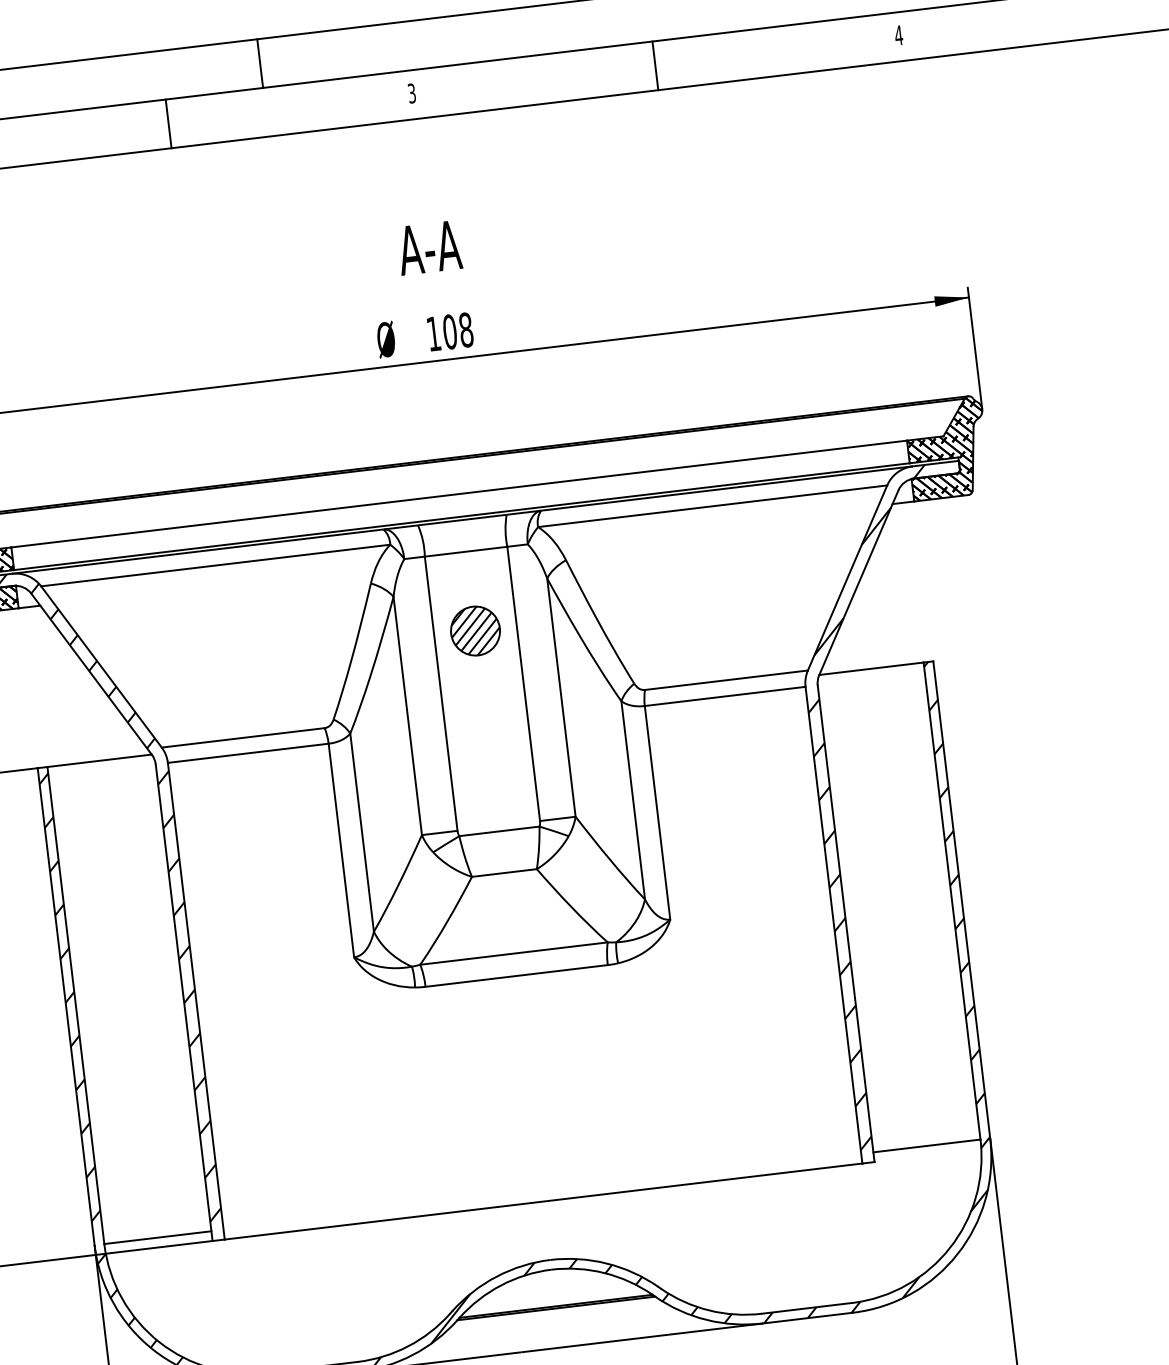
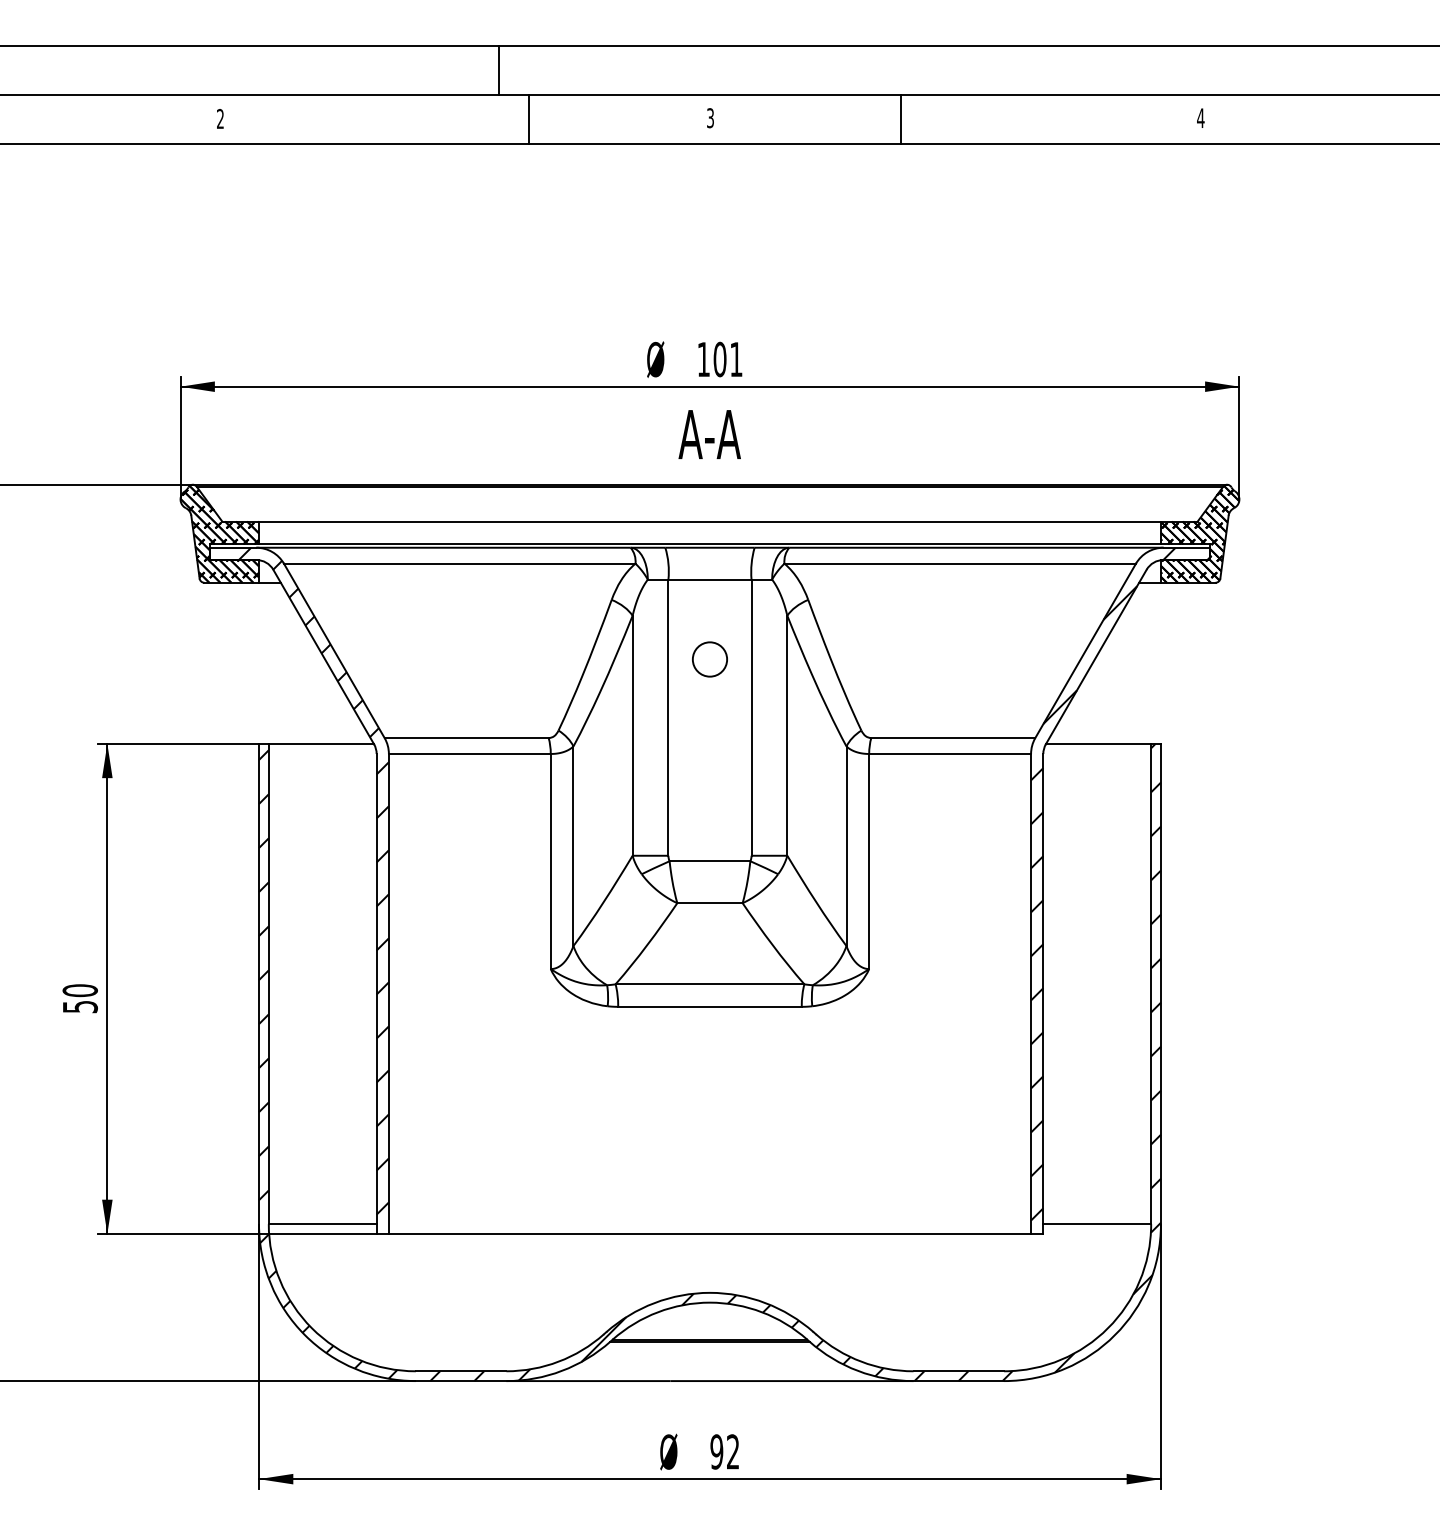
line: (260, 63) -> (499, 70), moved
line: (655, 65) -> (900, 119), moved
line: (168, 123) -> (529, 119), moved
text: (429, 247) -> (709, 434), moved
text: (466, 330) -> (736, 359), 108 -> 101
part: (475, 631) -> (709, 659), size x0.7

